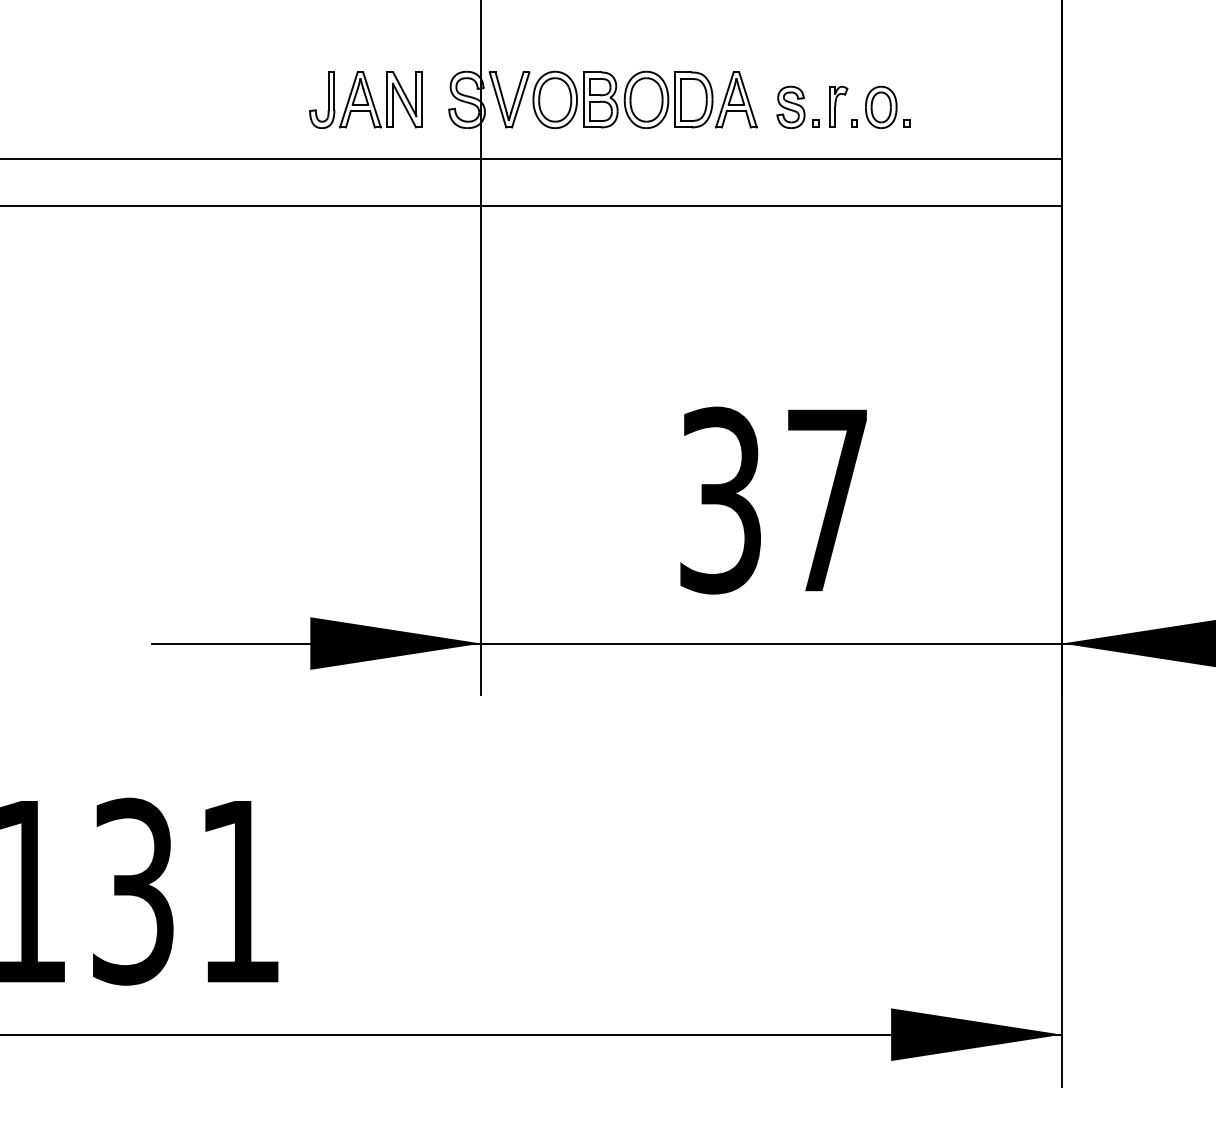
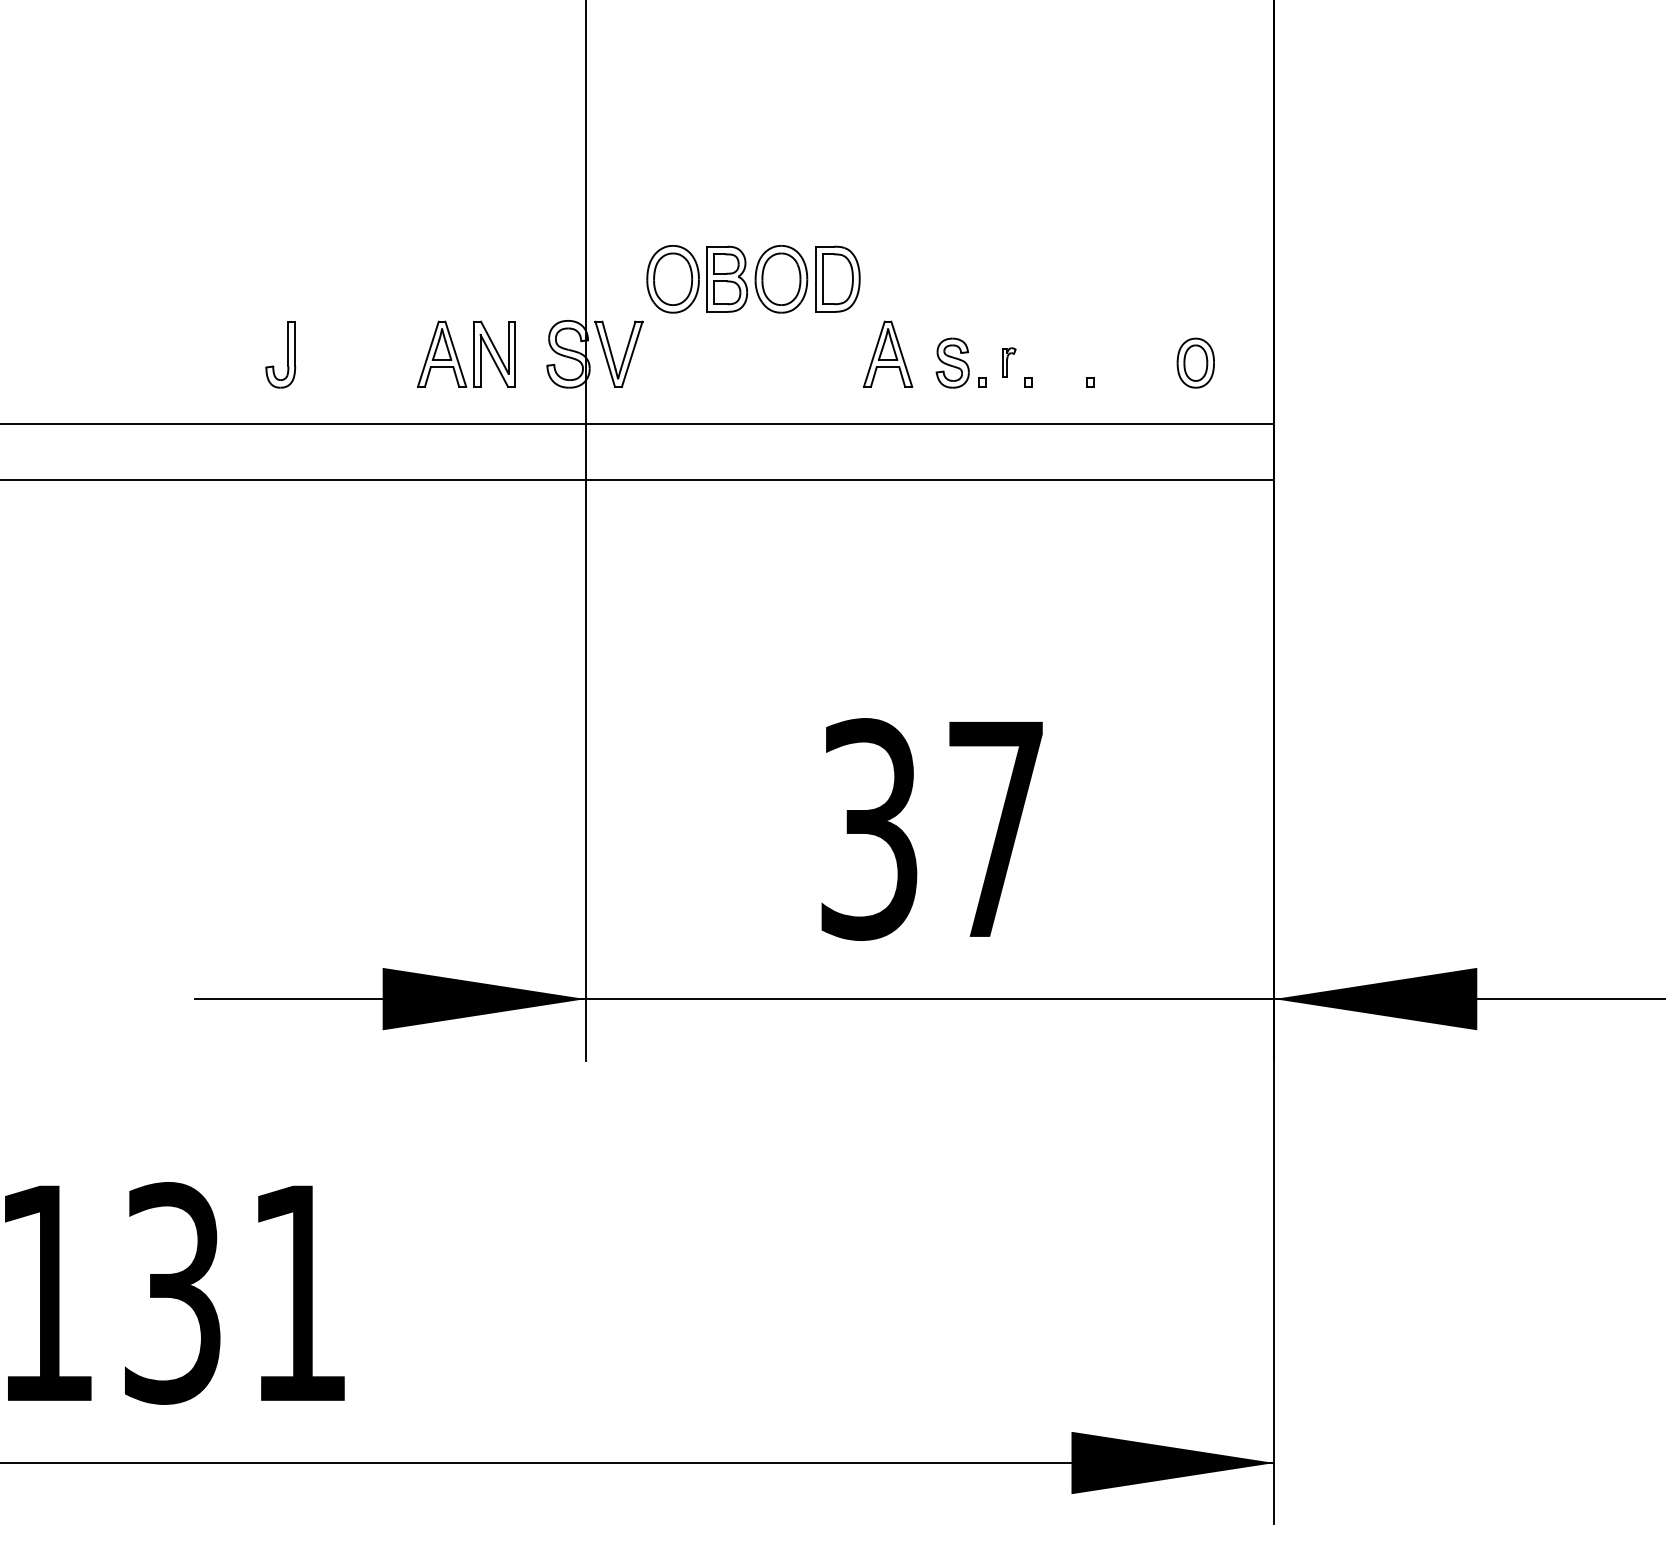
part: (327, 100) -> (287, 354), moved
part: (622, 100) -> (753, 279), moved
part: (838, 106) -> (1009, 362), size x0.6
part: (880, 106) -> (1195, 362), moved

